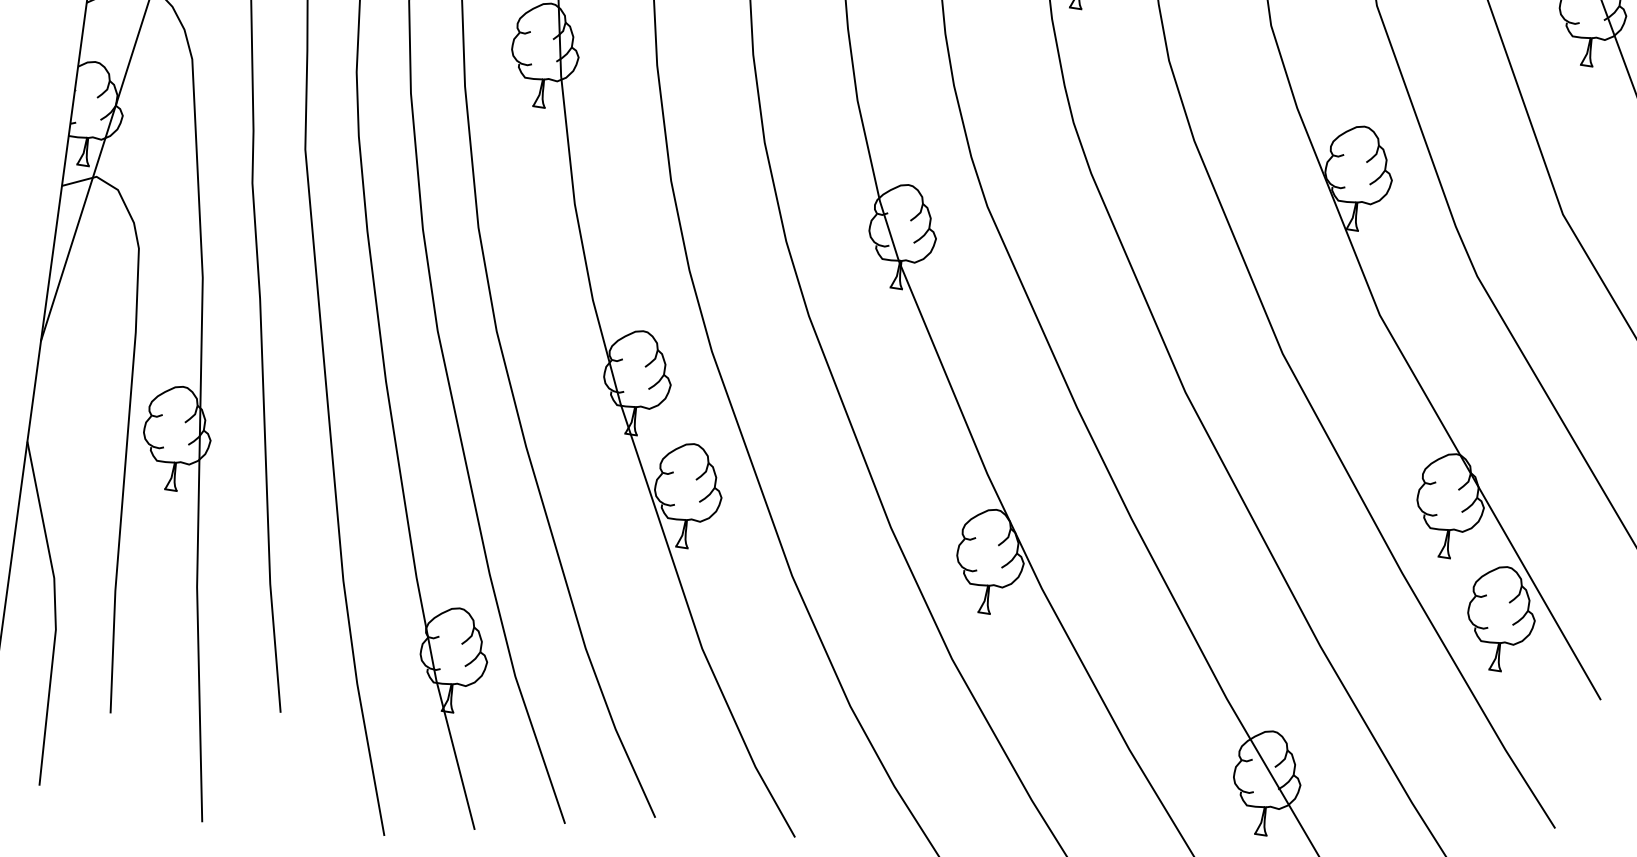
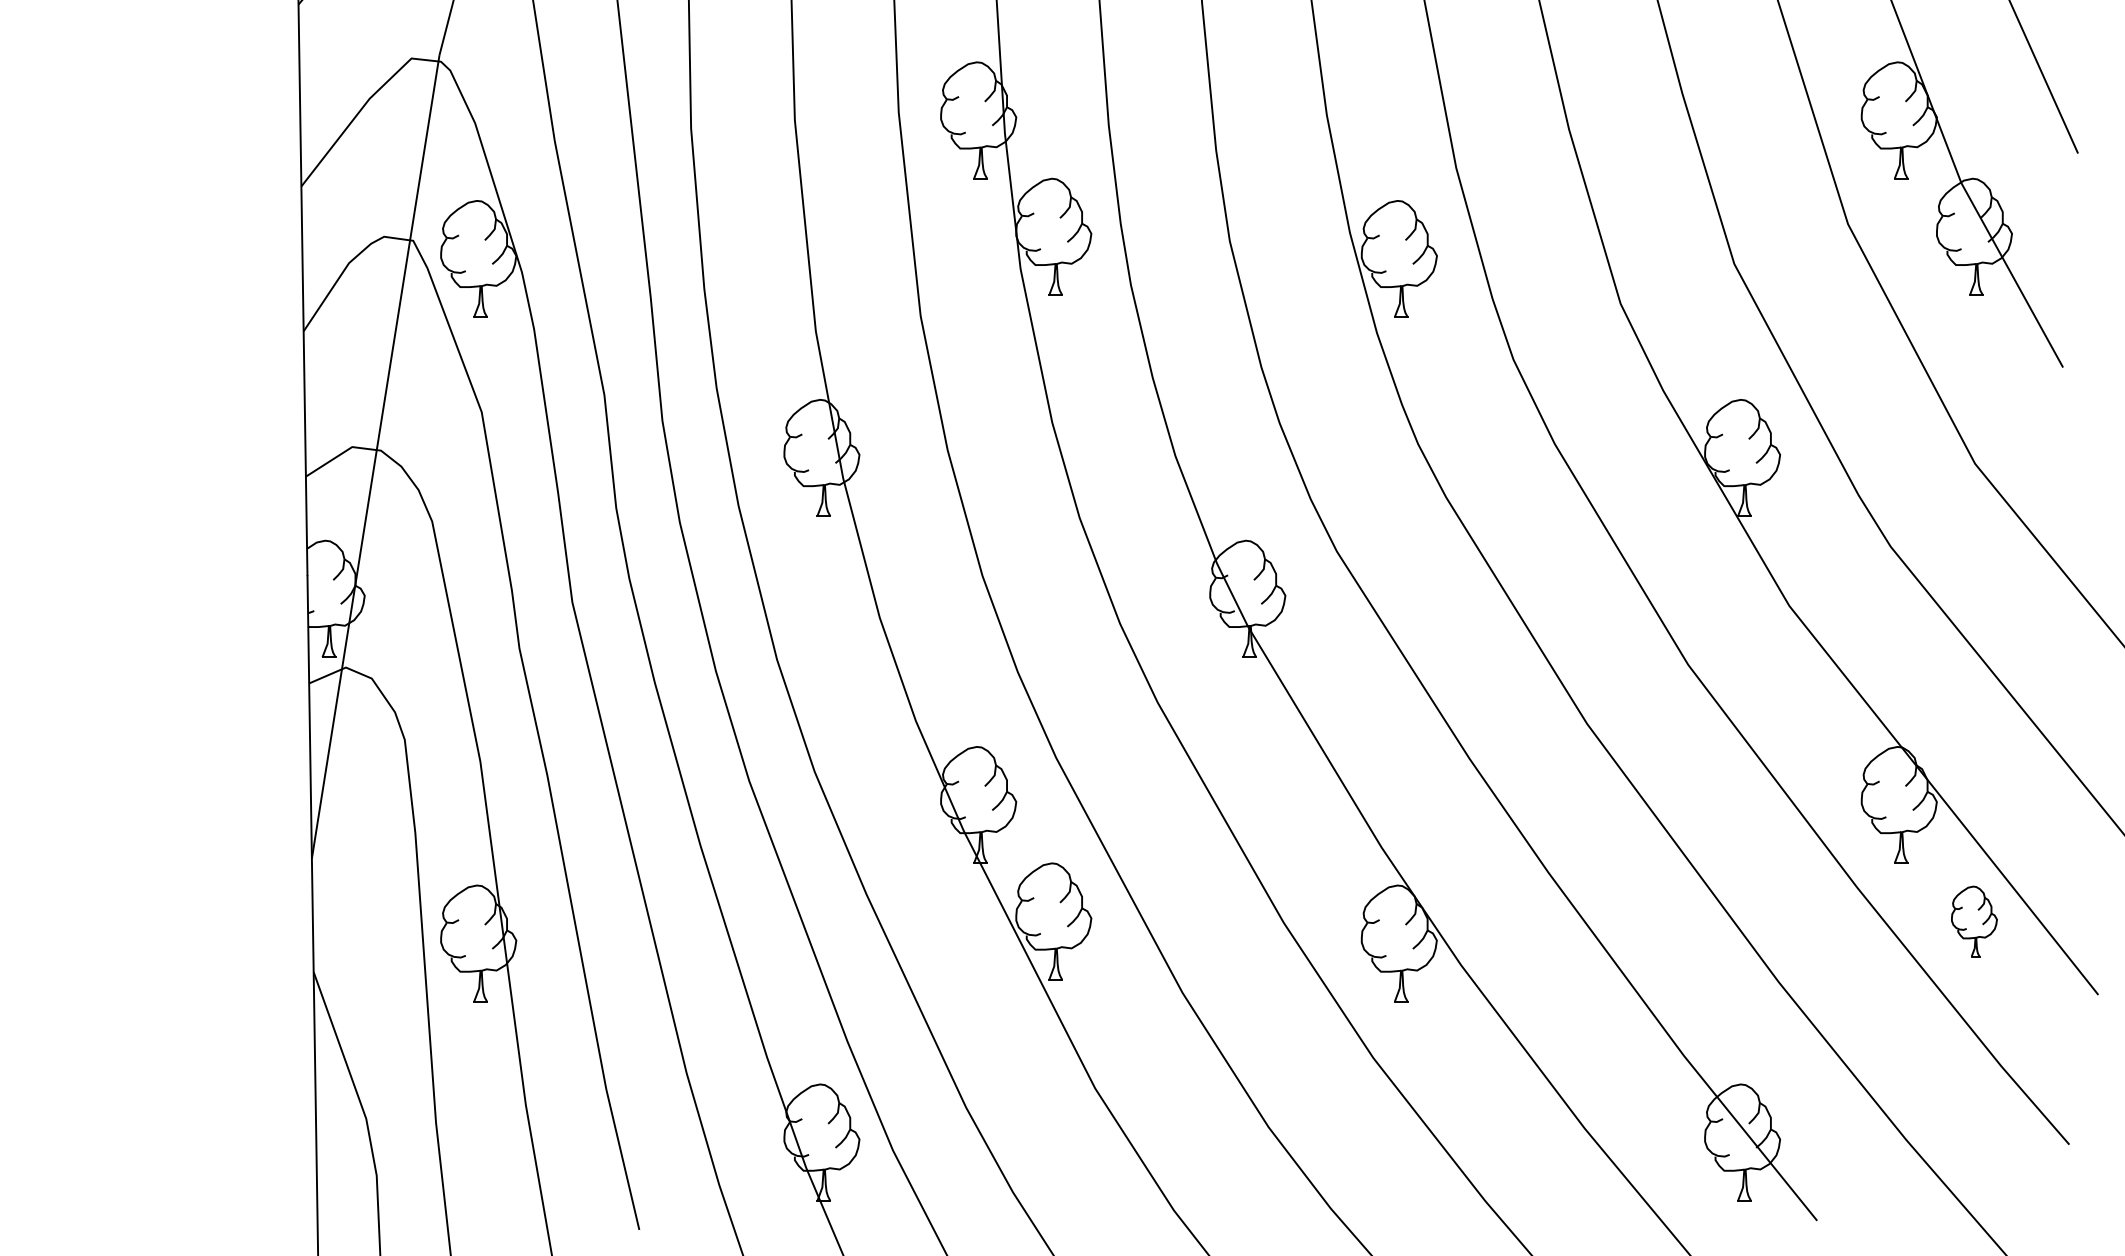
part: (1501, 618) -> (1974, 921), size x0.6

